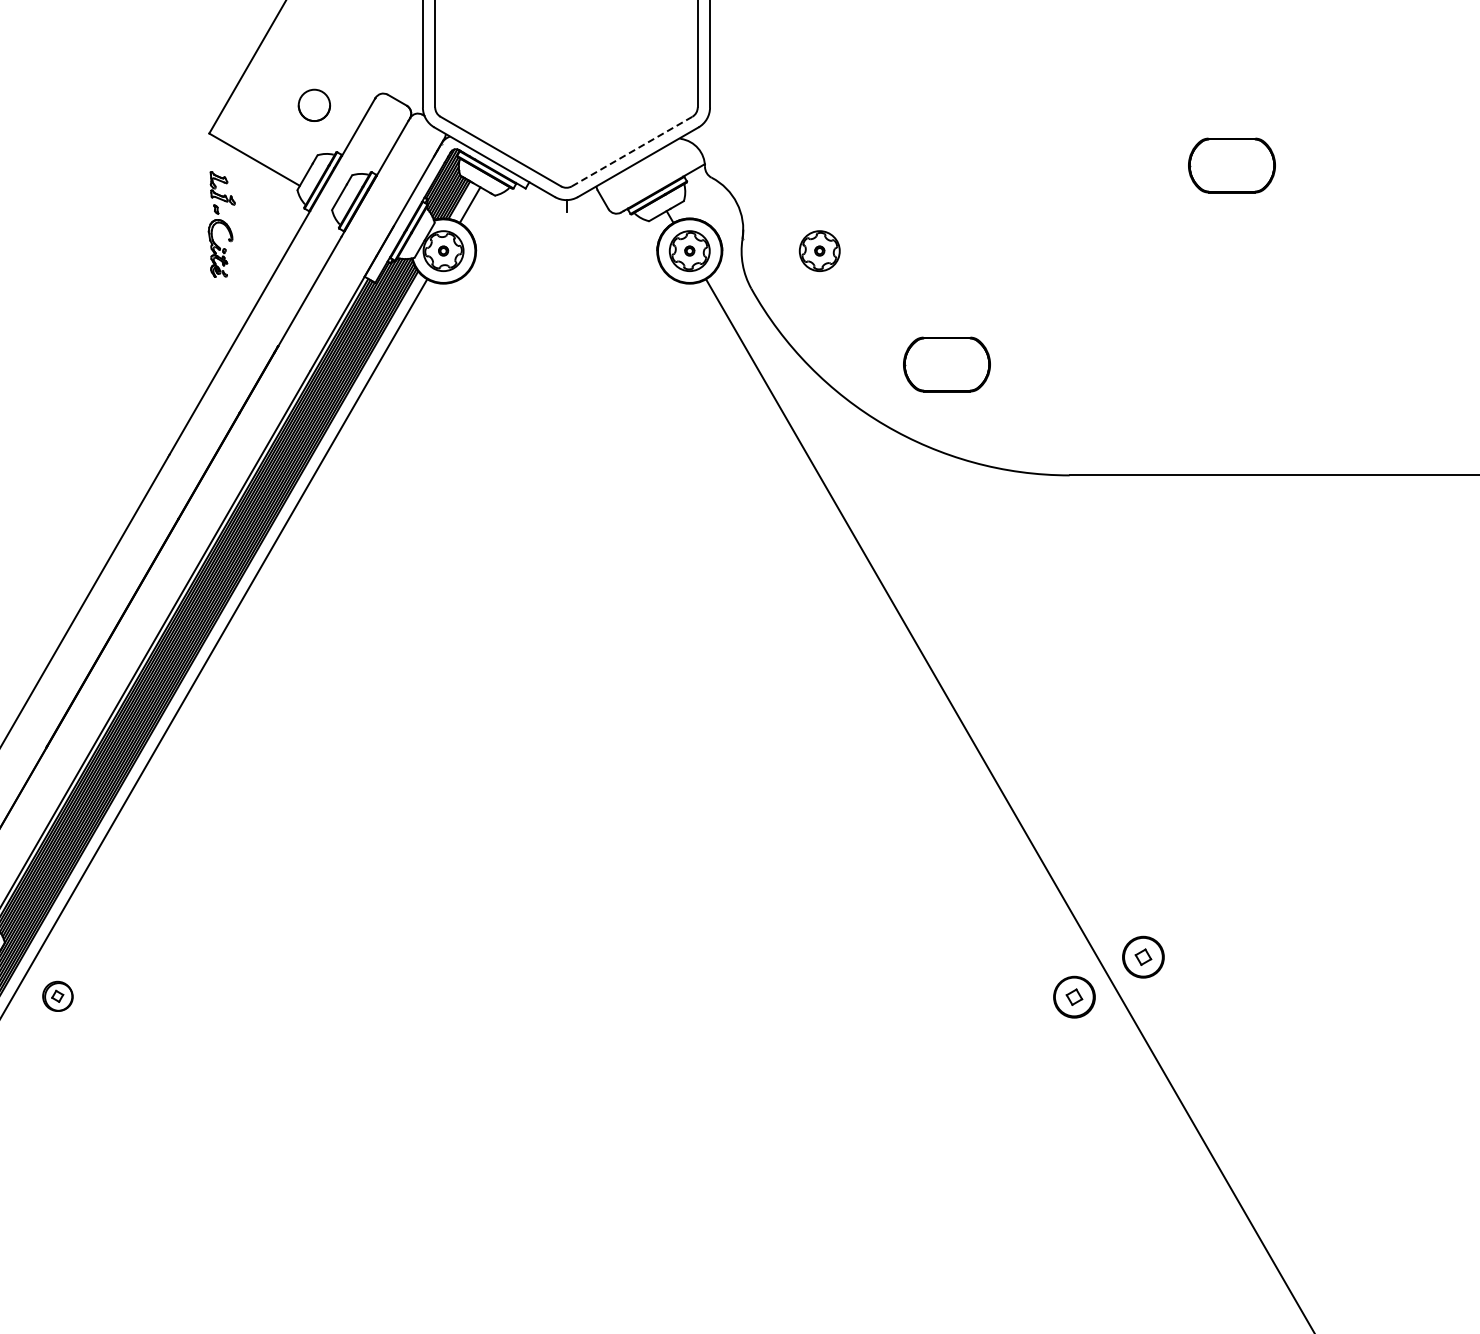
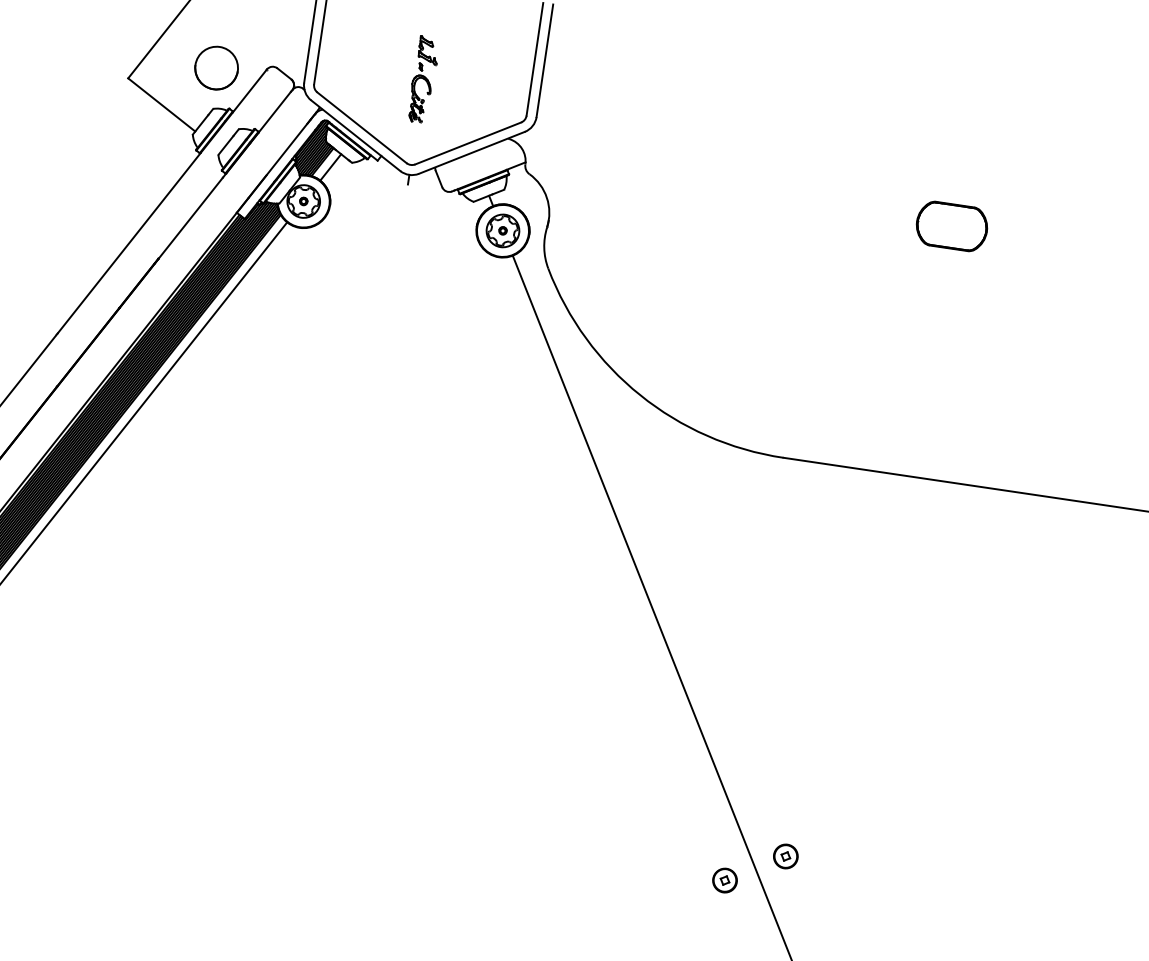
circle: (314, 105) -> (216, 68), size x1.67
line: (632, 151) -> (468, 143), dashed -> solid
part: (221, 224) -> (423, 79), moved
part: (819, 250) -> (608, 245), removed
part: (946, 364) -> (697, 353), removed
part: (1143, 956) -> (785, 855), size x0.71
part: (1073, 996) -> (724, 879), size x0.71

